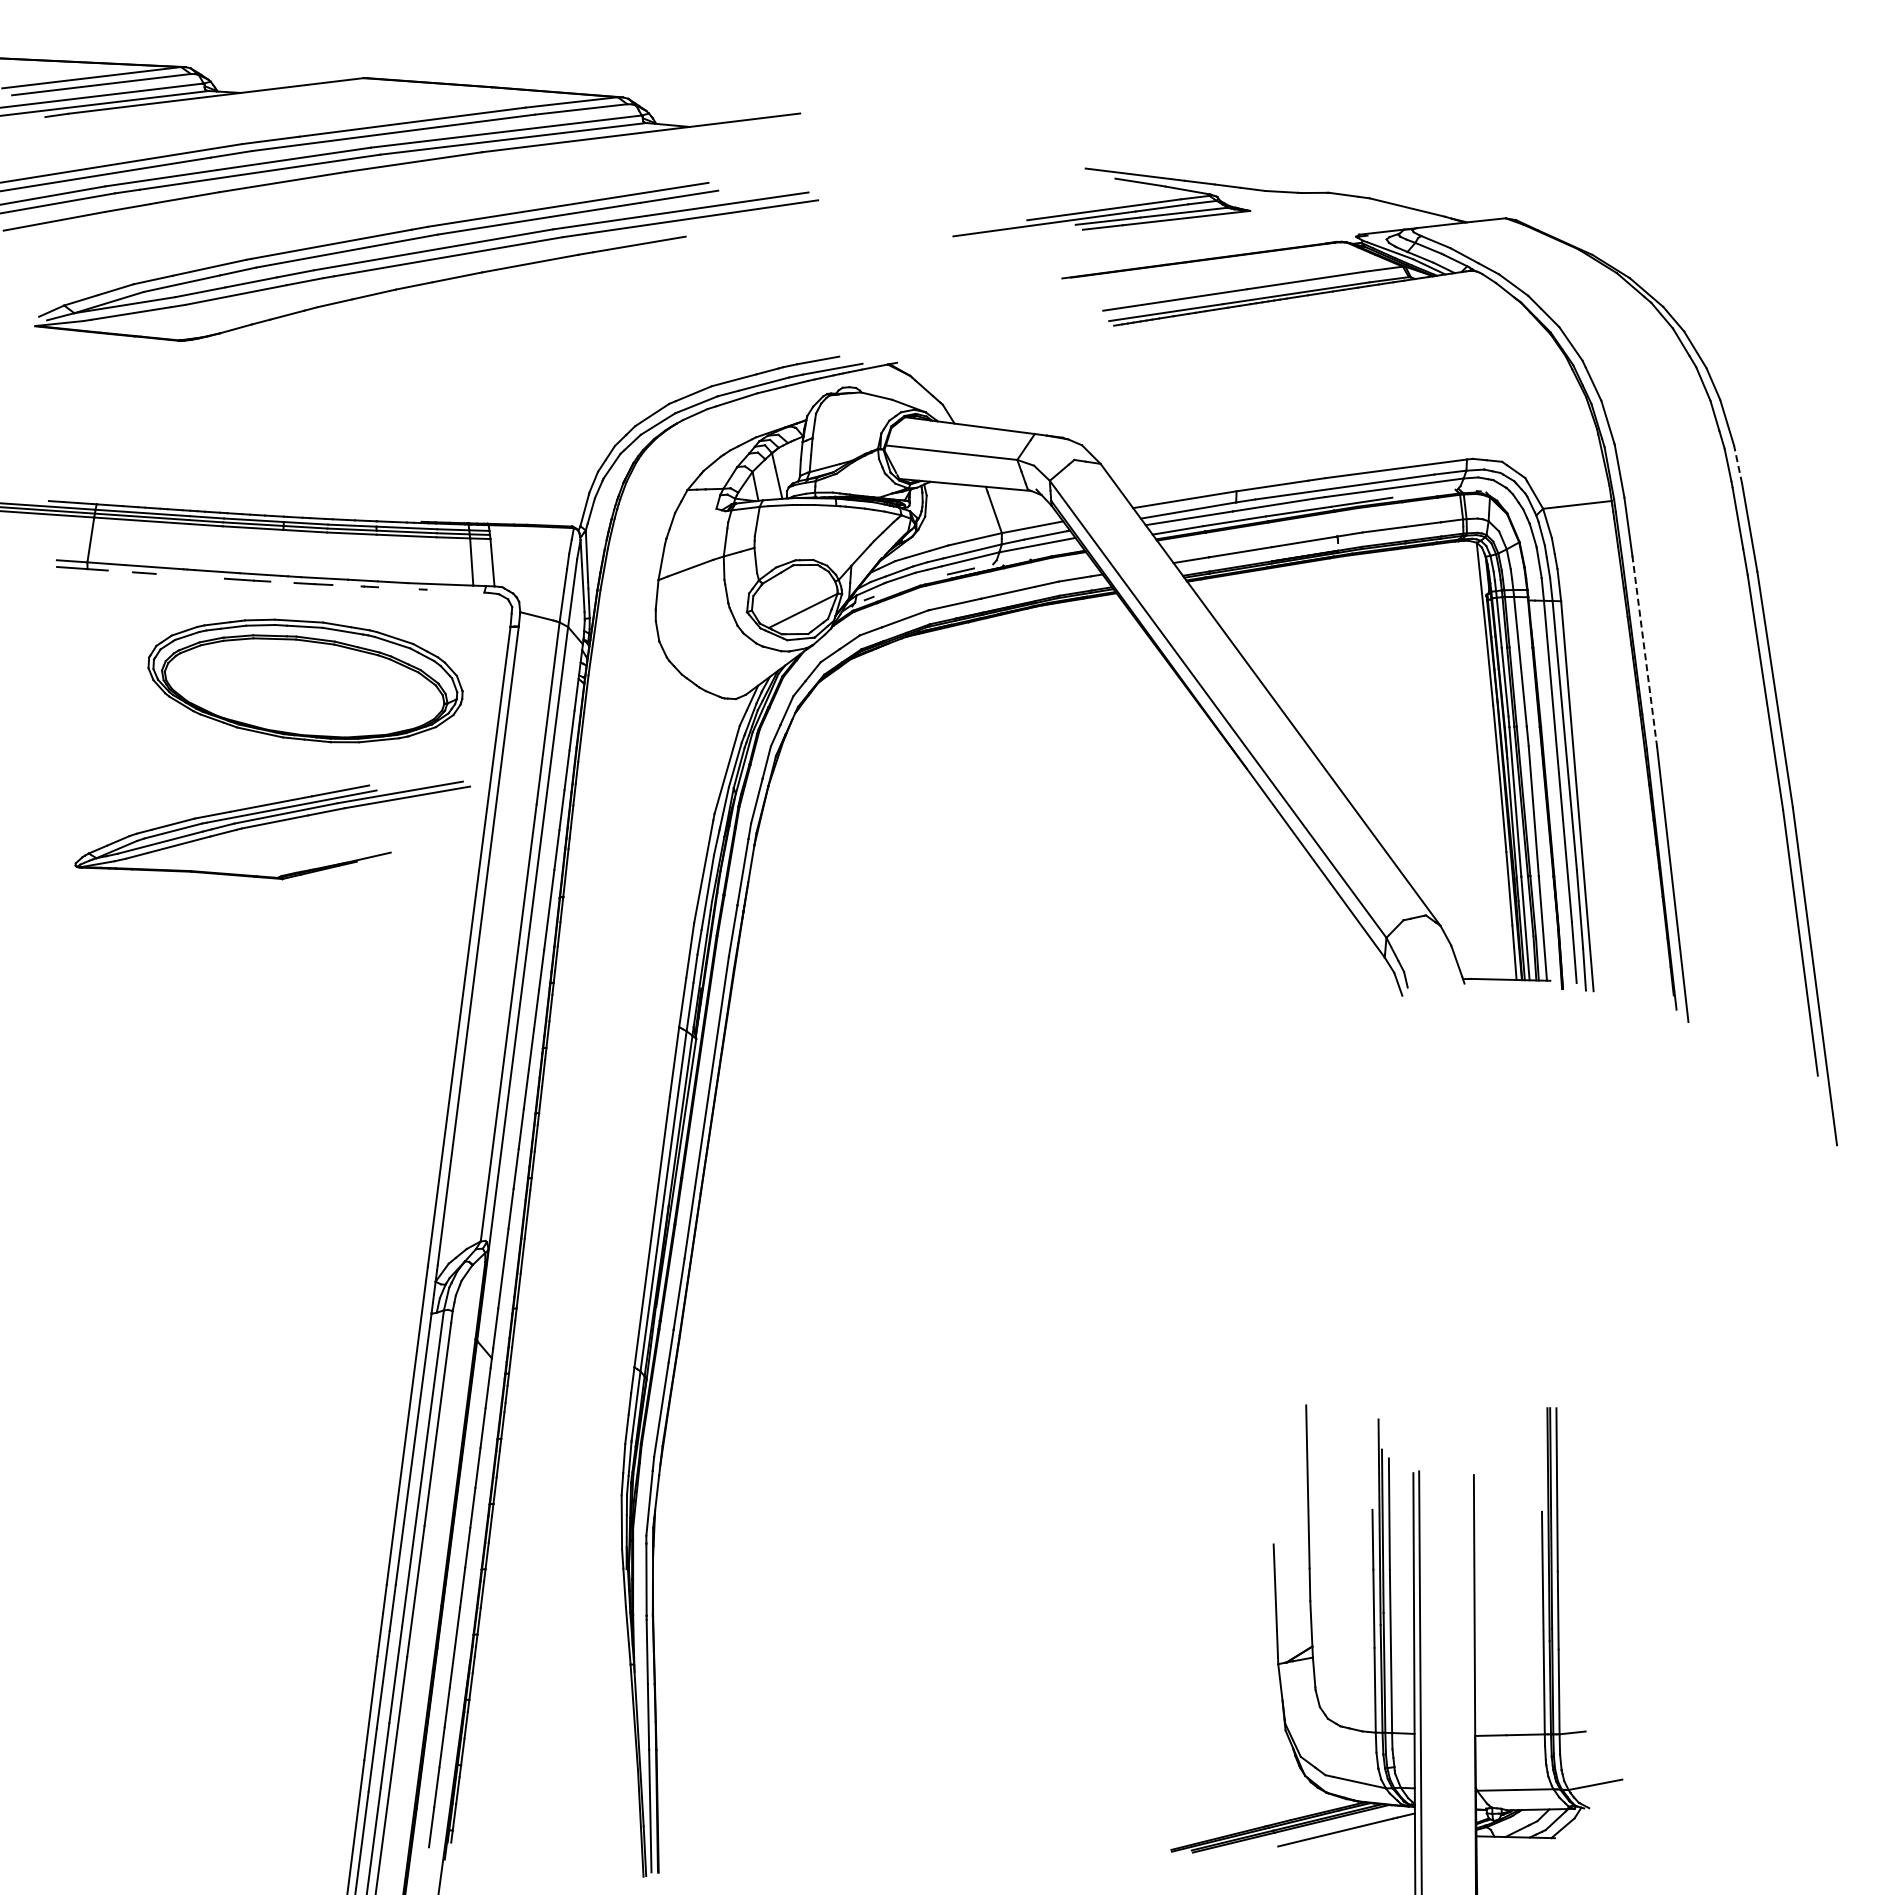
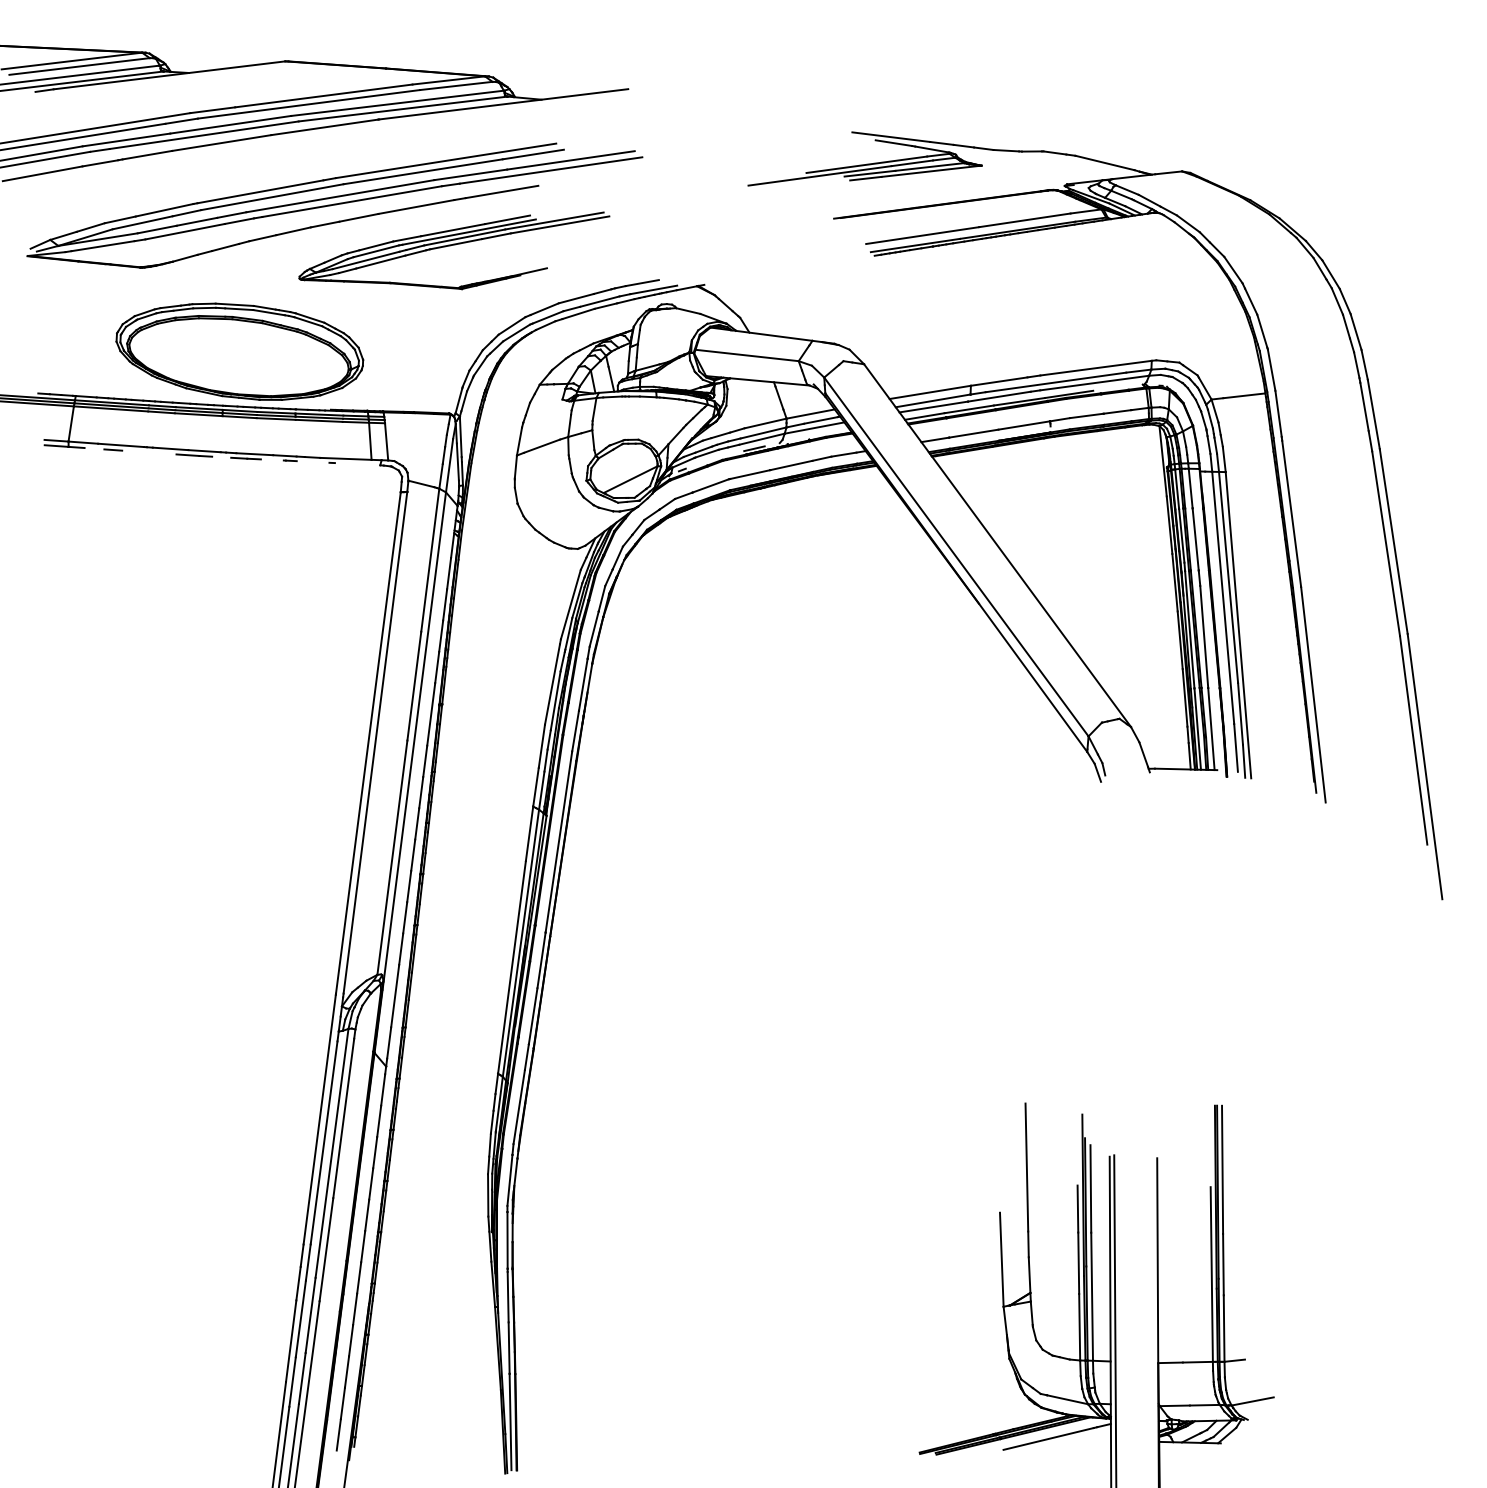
line: (1737, 464) -> (1364, 364), dashed -> solid
line: (1645, 654) -> (1291, 513), dashed -> solid
part: (305, 680) -> (239, 351), moved
part: (272, 823) -> (454, 245), moved

